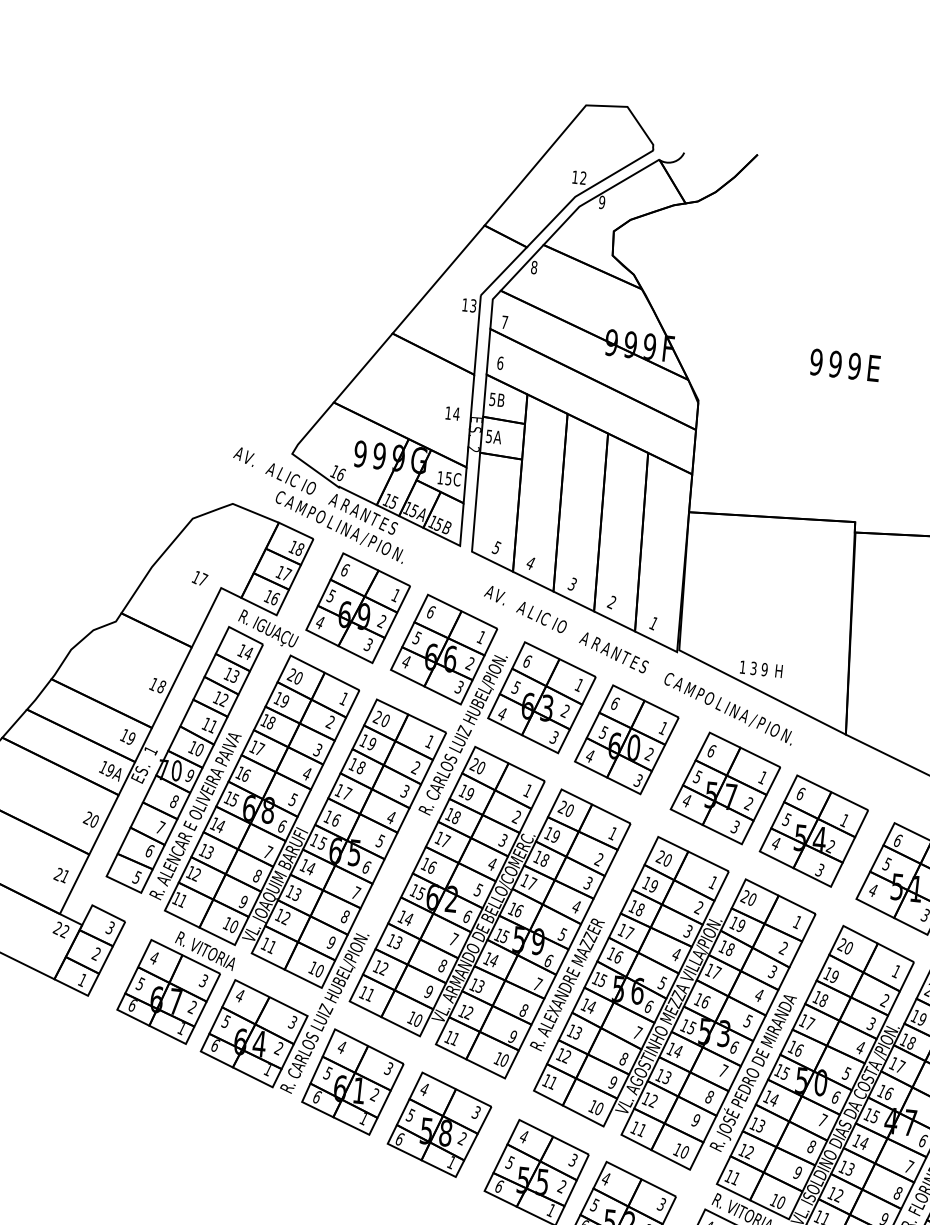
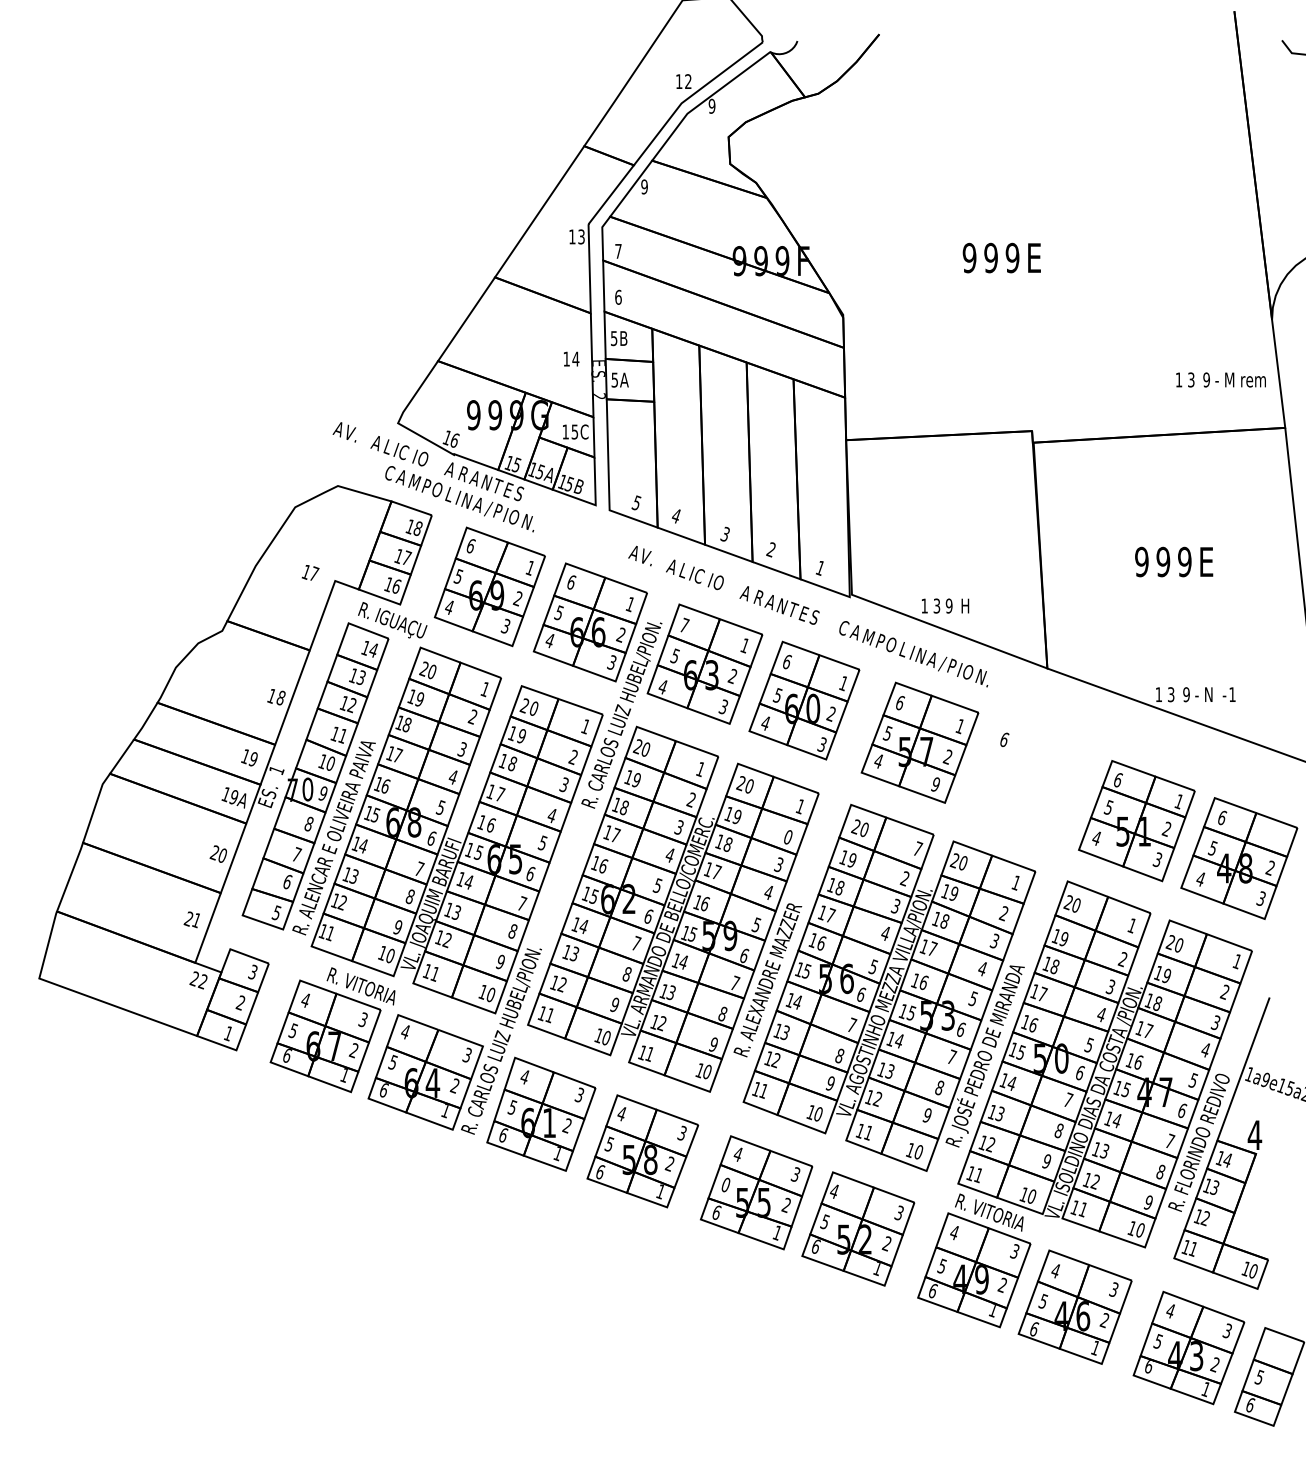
text: (534, 267) -> (644, 186), 8 -> 9
text: (527, 660) -> (684, 624), 6 -> 7
text: (735, 826) -> (935, 784), 3 -> 9
part: (813, 831) -> (1023, 779), removed
text: (598, 859) -> (787, 837), 2 -> 0
text: (713, 882) -> (918, 848), 1 -> 7
text: (509, 1162) -> (725, 1184), 5 -> 0

